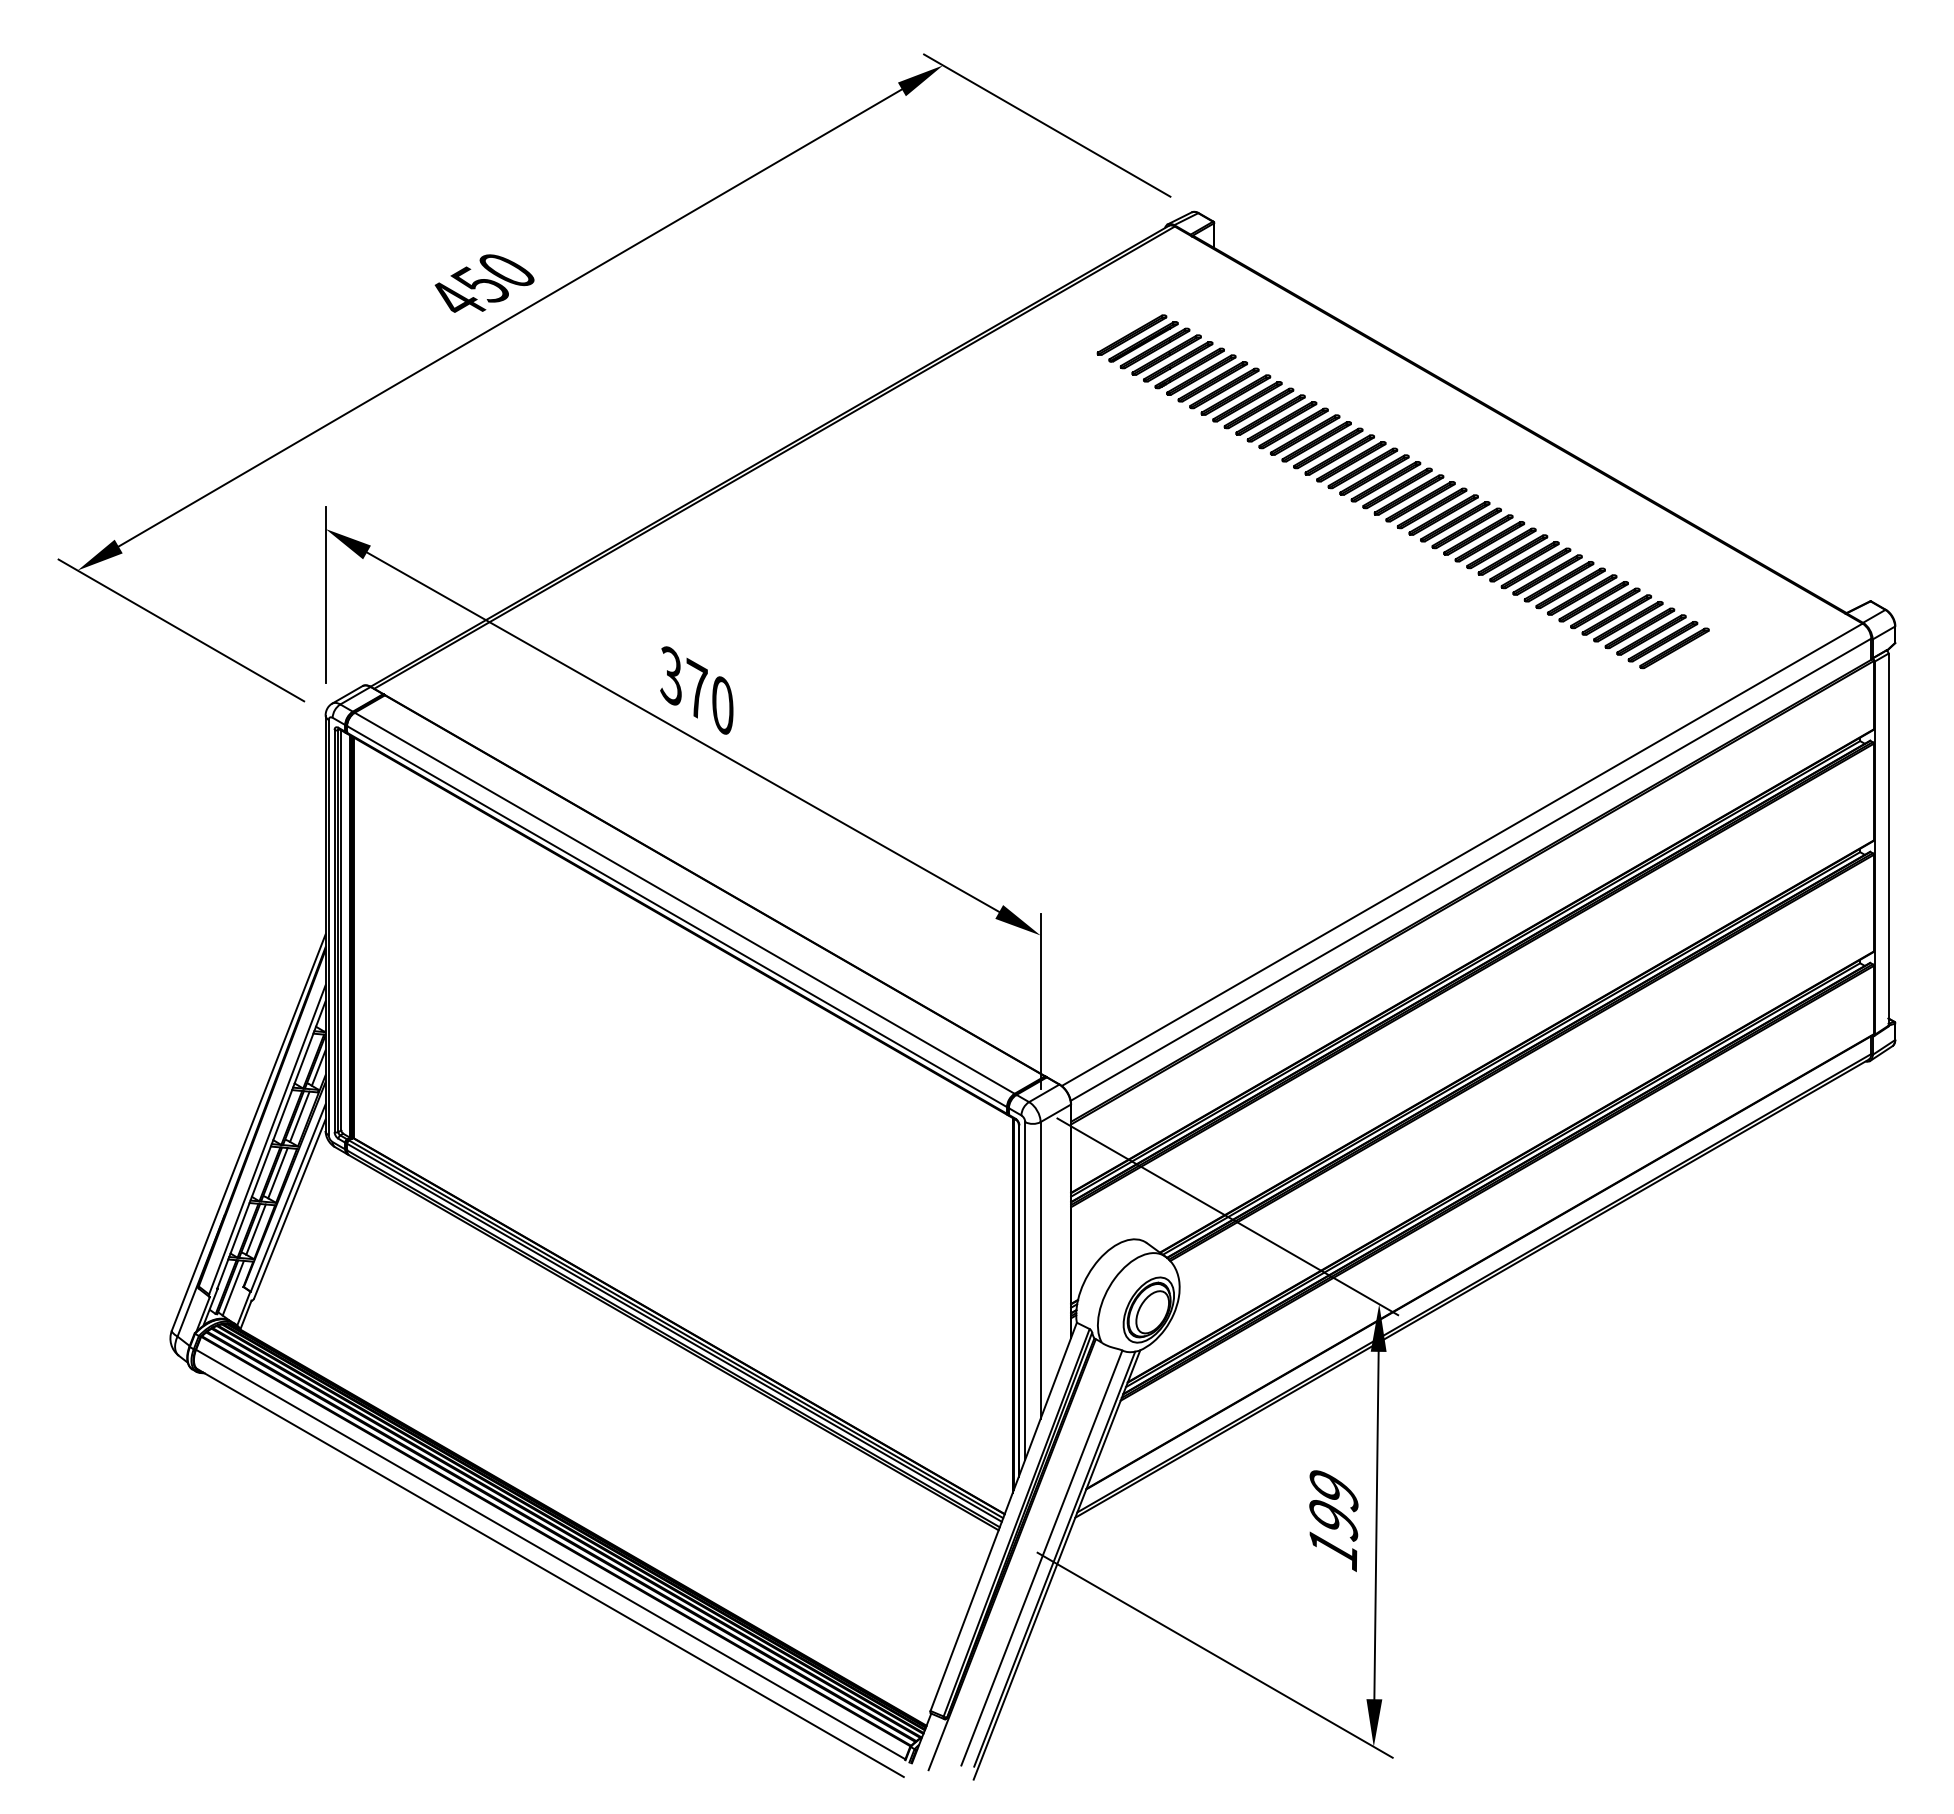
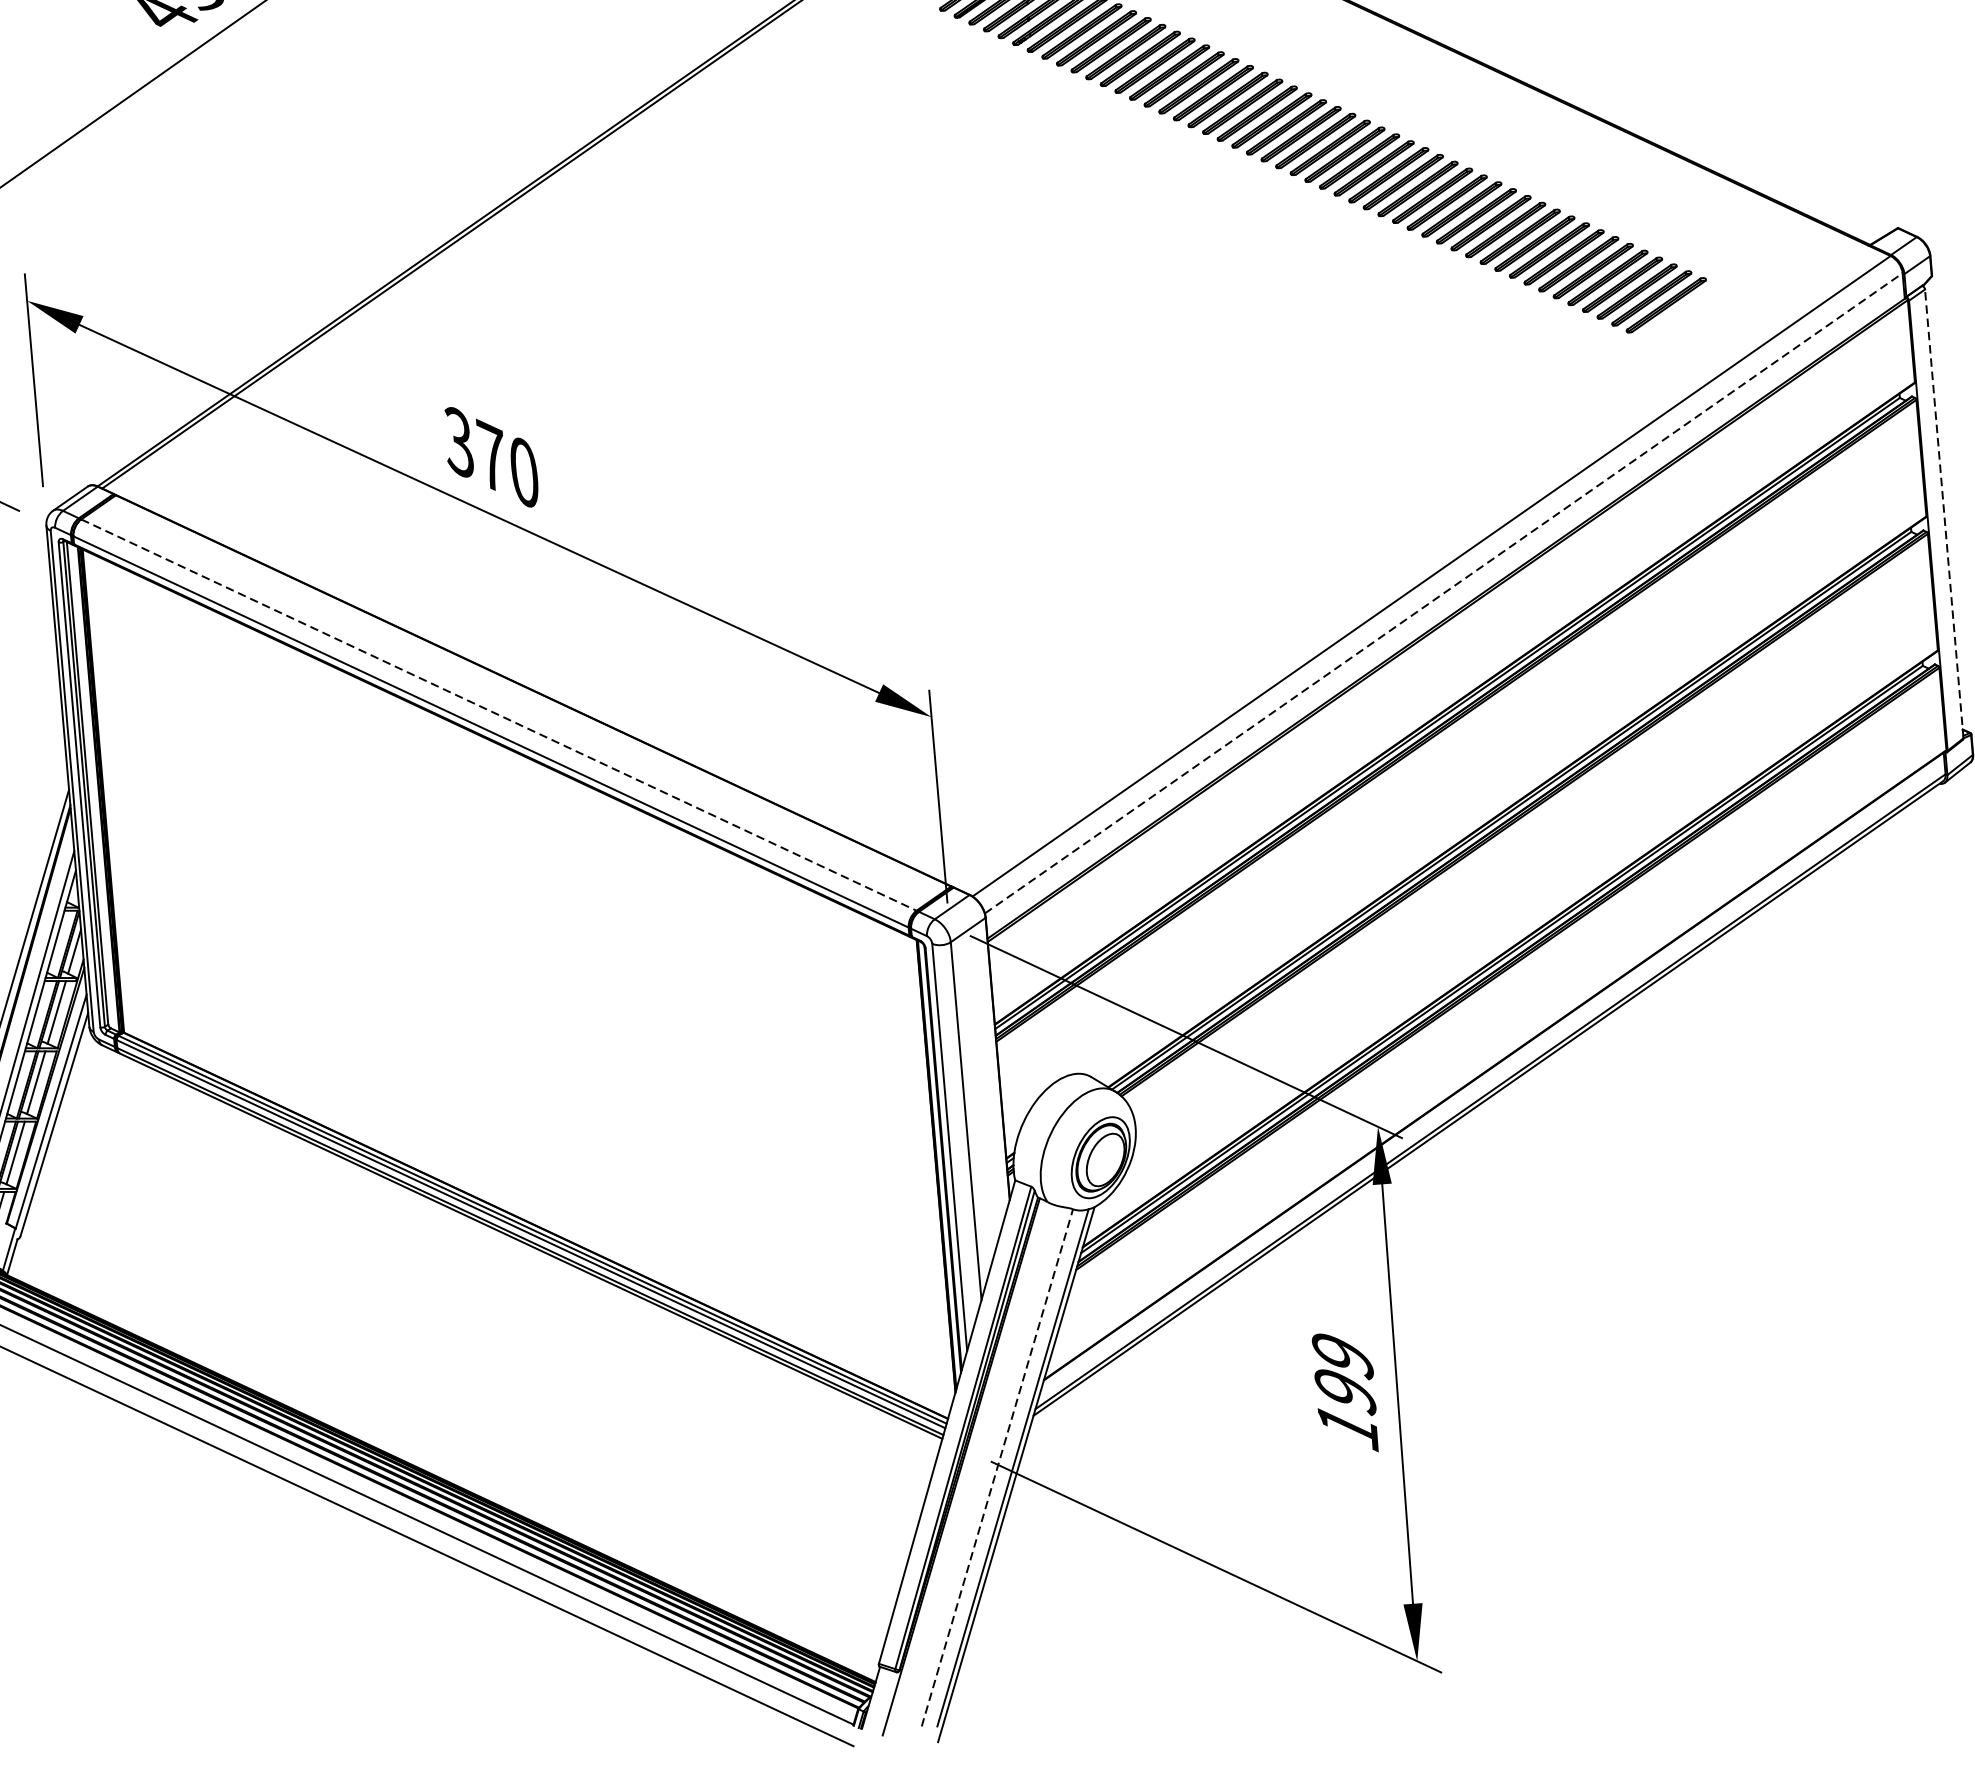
line: (1888, 839) -> (1944, 513), solid -> dashed
line: (1471, 869) -> (1444, 592), solid -> dashed
line: (684, 903) -> (498, 715), solid -> dashed
line: (1041, 1558) -> (996, 1468), solid -> dashed

